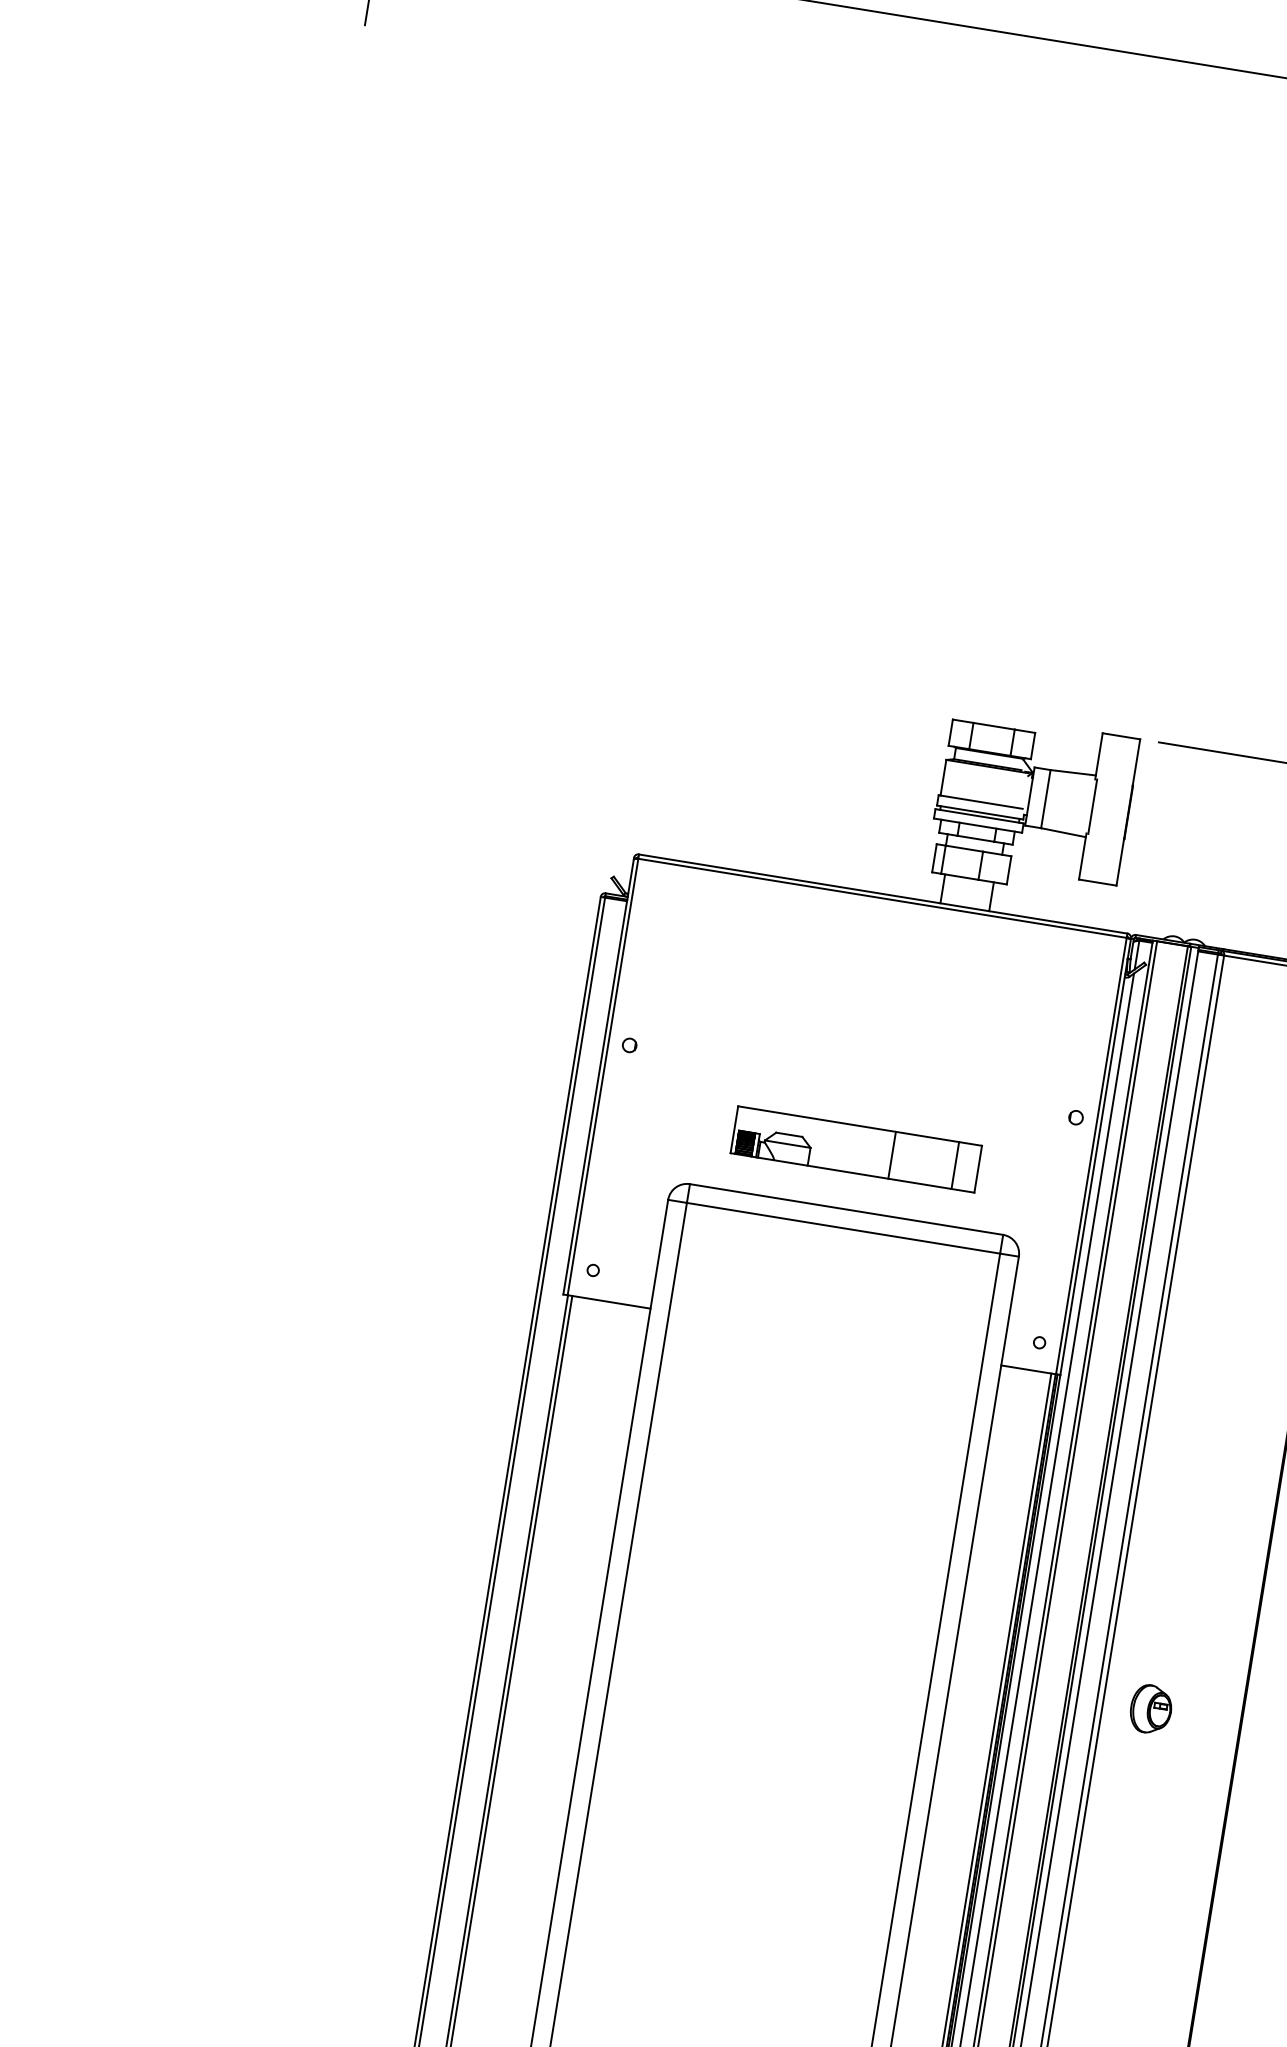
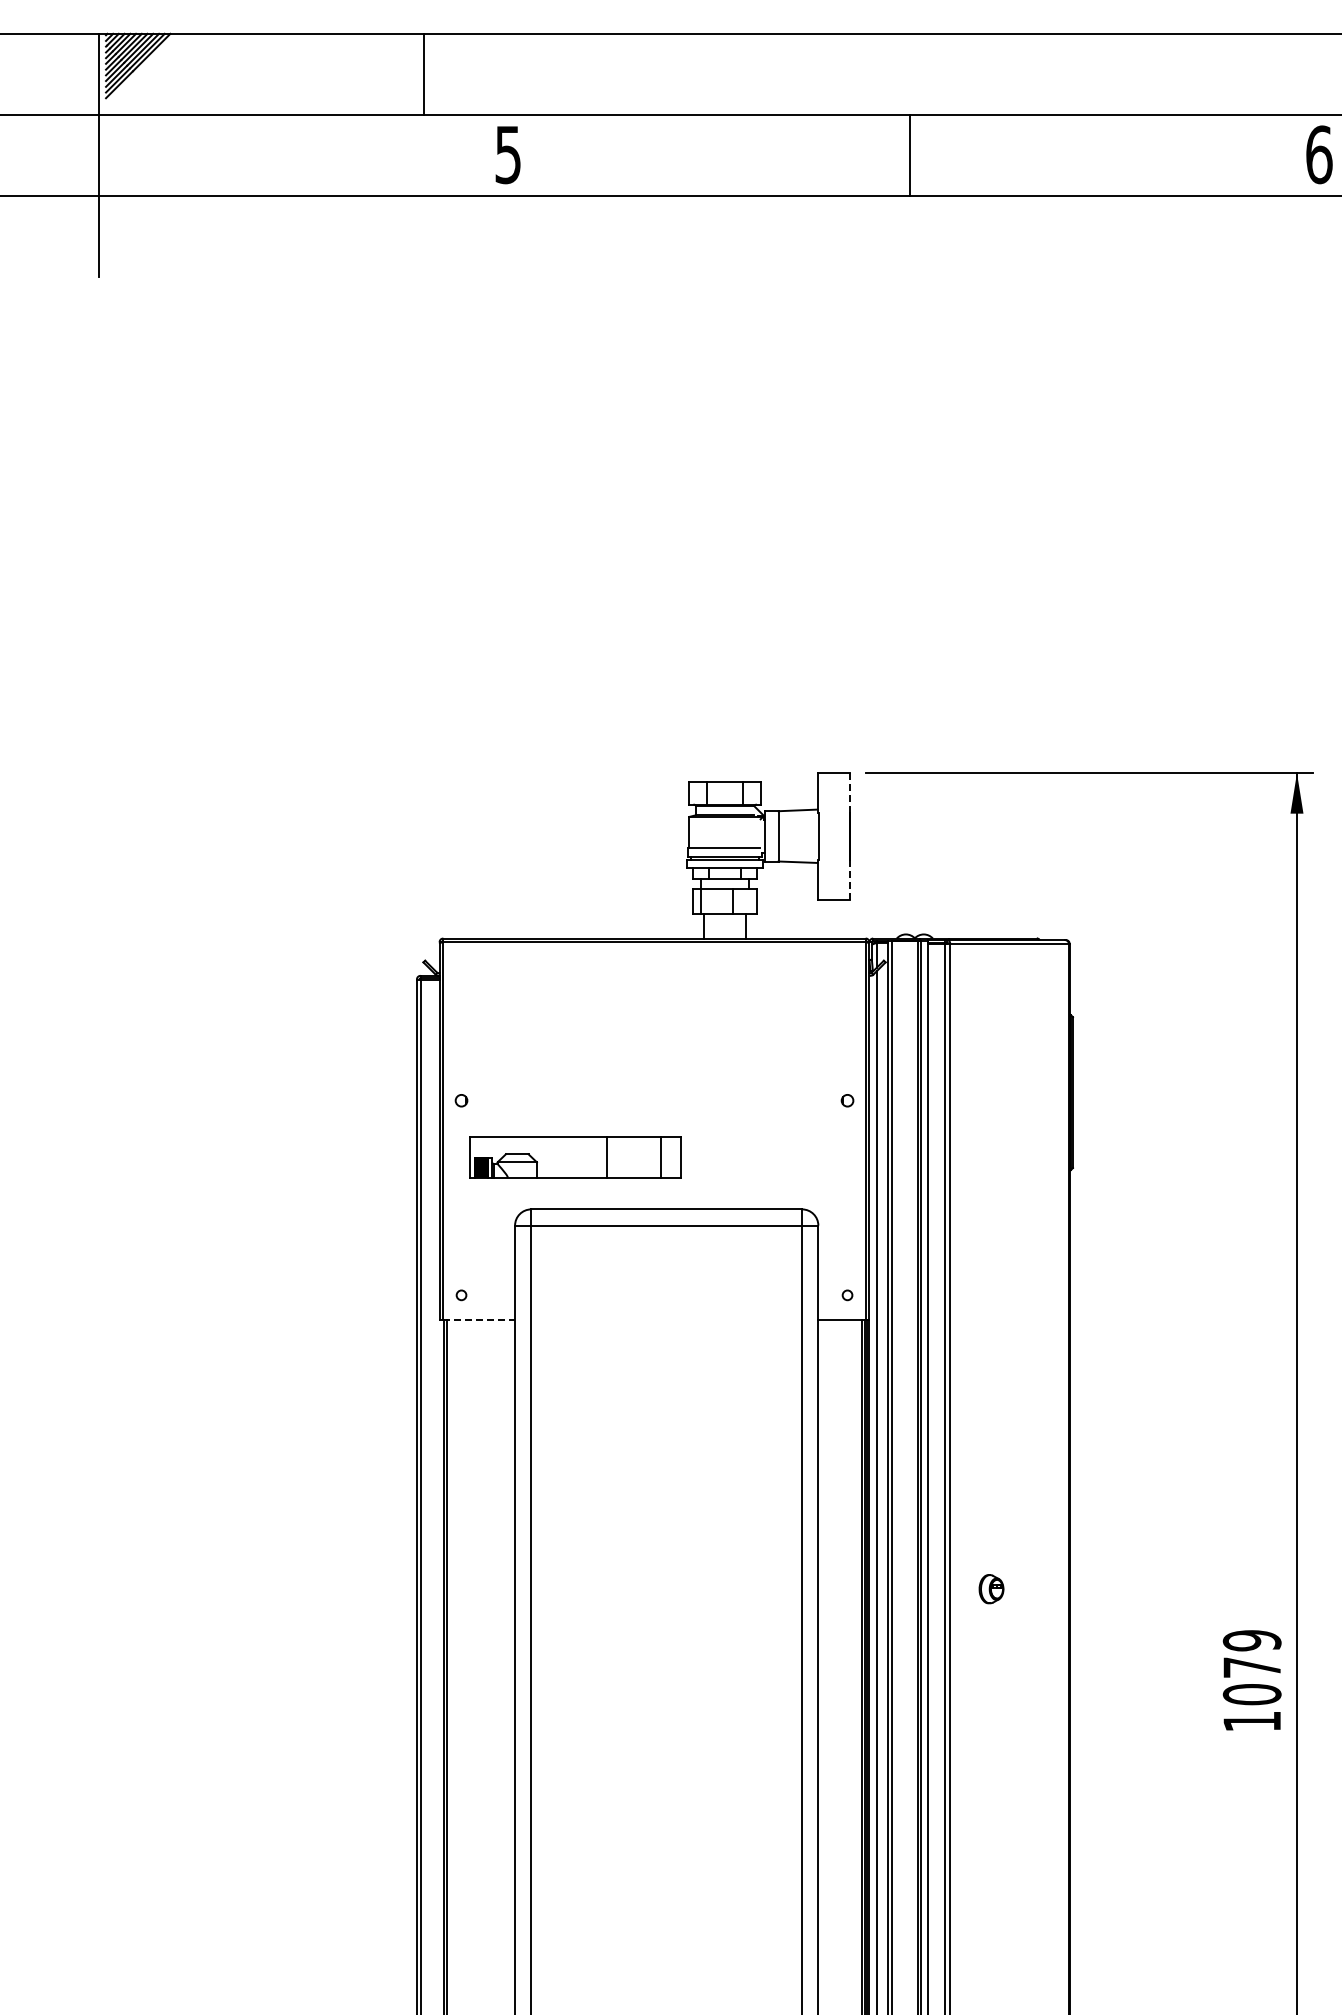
line: (1136, 761) -> (849, 792), solid -> dashed
line: (1119, 862) -> (849, 879), solid -> dashed
part: (856, 1149) -> (575, 1157), moved
line: (609, 1301) -> (479, 1319), solid -> dashed
part: (1150, 1709) -> (991, 1589), size x0.7

